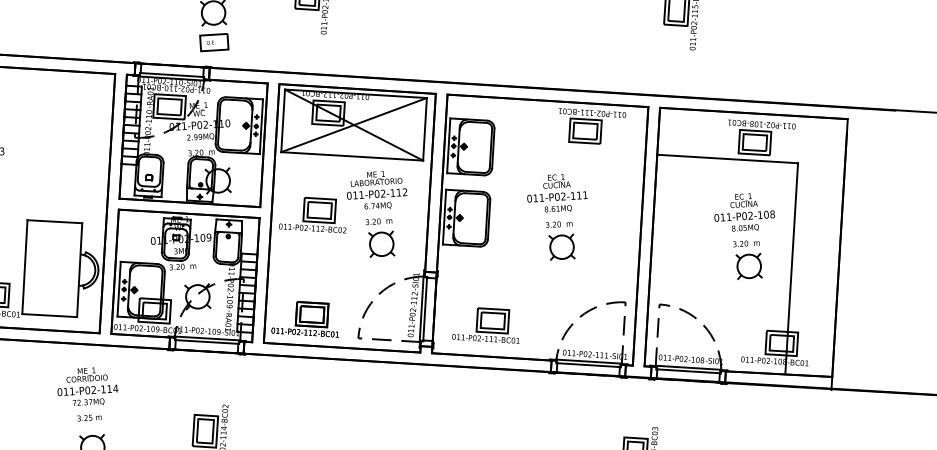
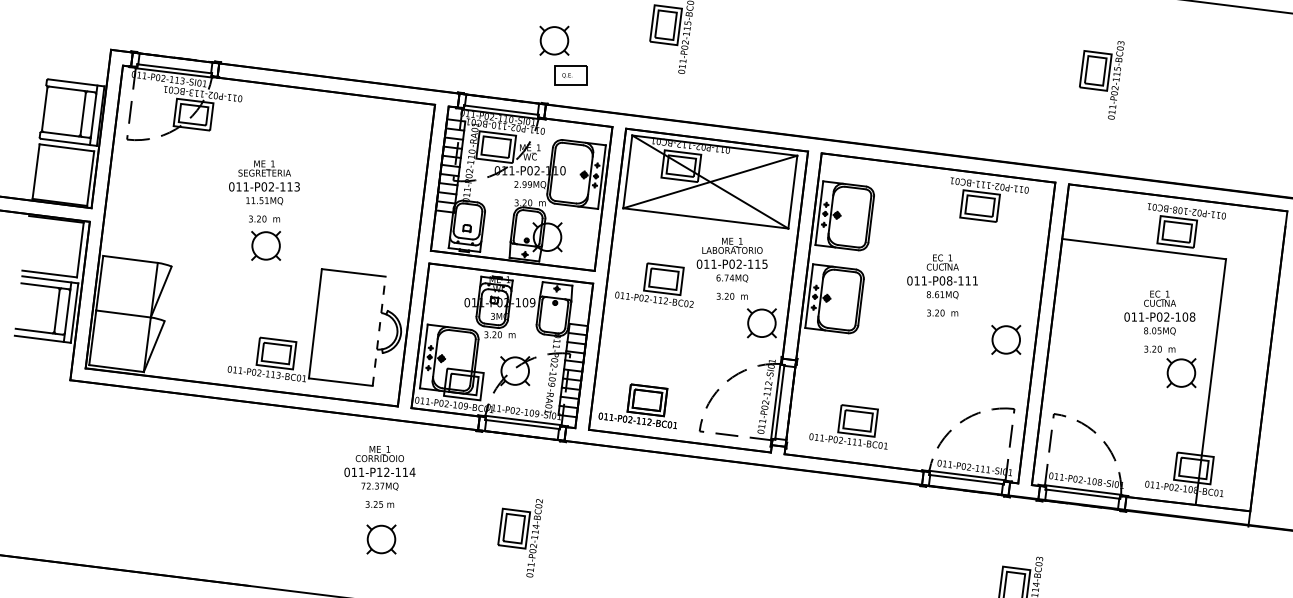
part: (213, 42) -> (570, 75), moved
text: (404, 191) -> (764, 263), 011-P02-112 -> 011-P02-115
text: (563, 196) -> (949, 280), 011-P02-111 -> 011-P08-111
part: (381, 244) -> (761, 323), moved
part: (562, 246) -> (1006, 339), moved
part: (749, 266) -> (1181, 373), moved
line: (79, 269) -> (379, 330), solid -> dashed
text: (87, 389) -> (379, 471), 011-P02-114 -> 011-P12-114

